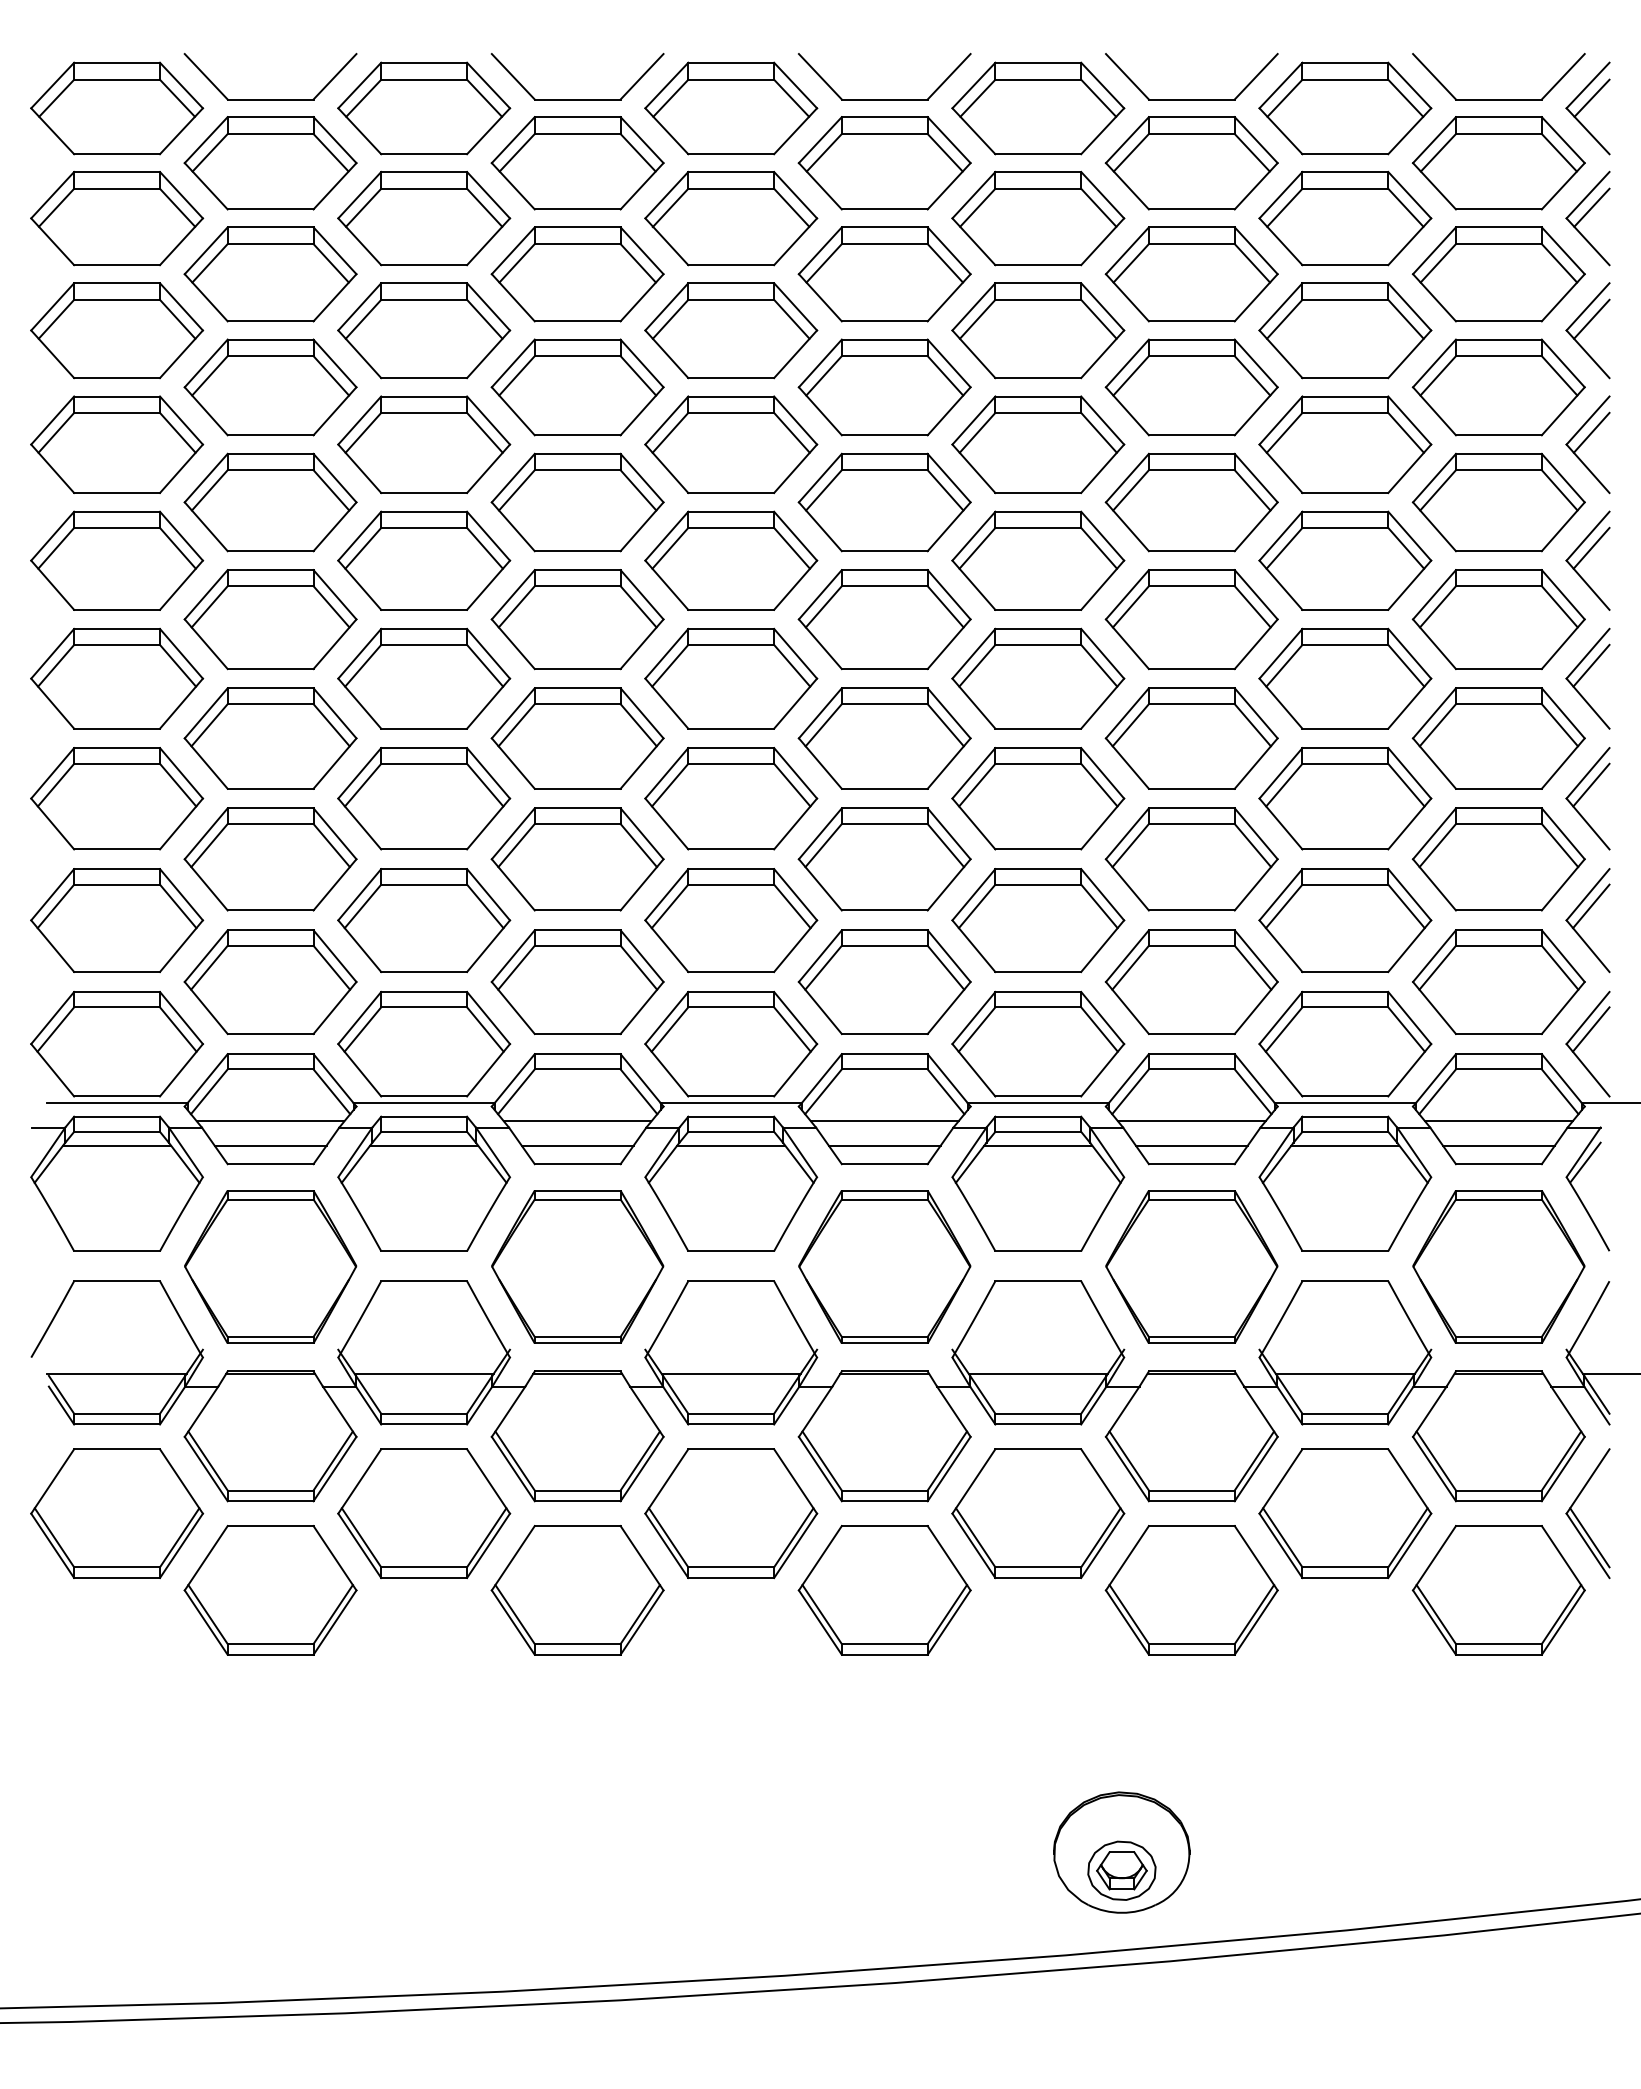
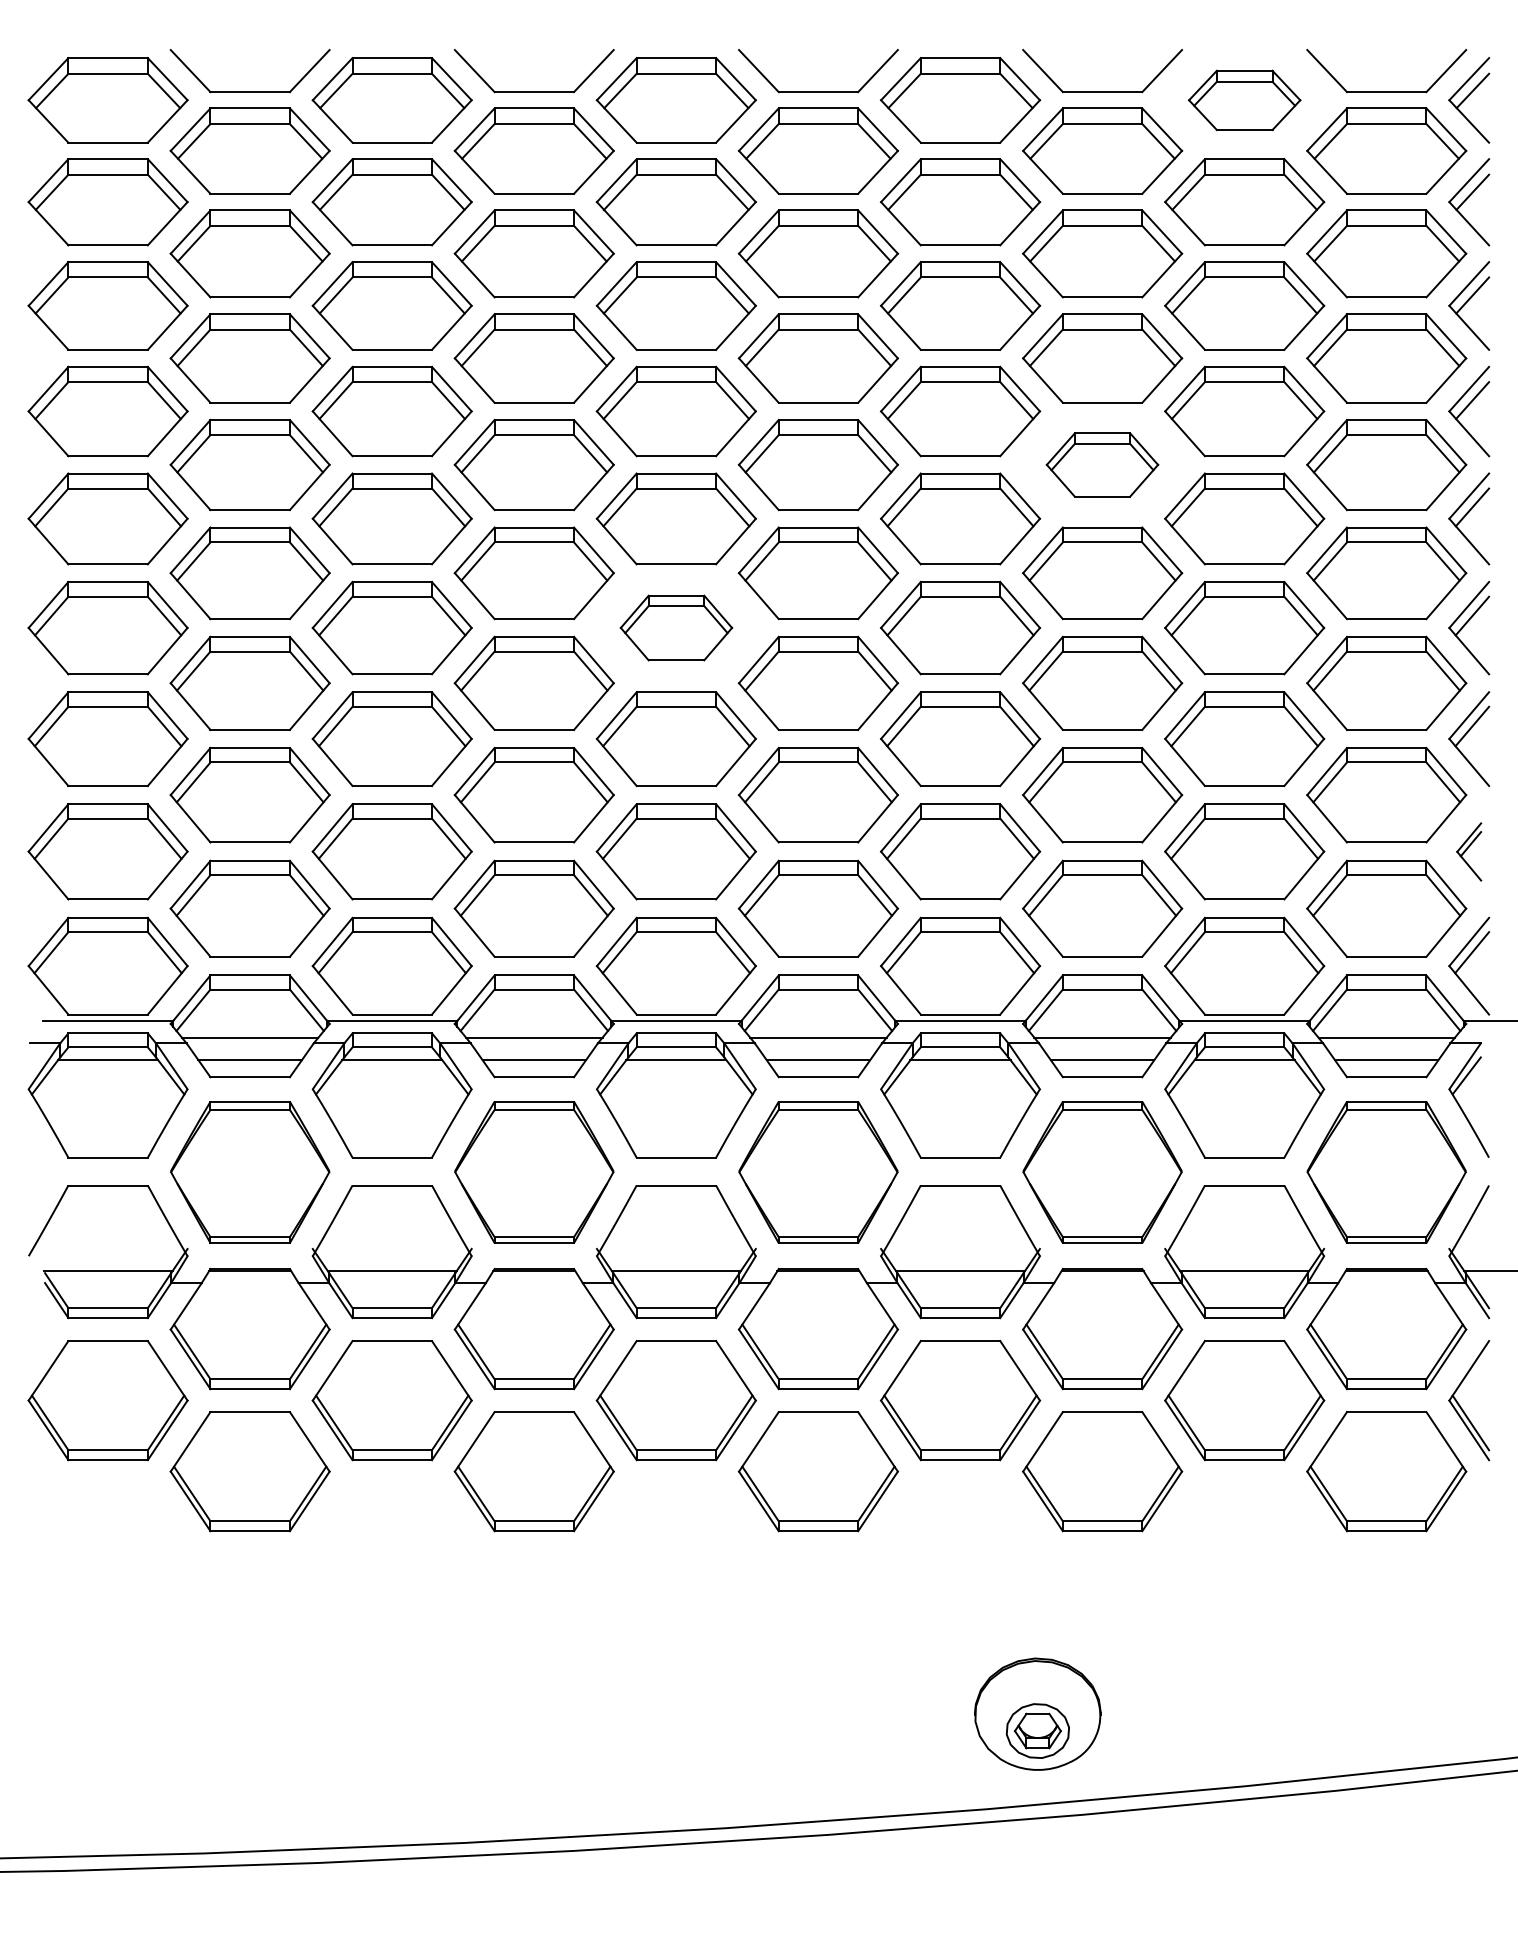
part: (1345, 108) -> (1244, 100), size x0.7
part: (1191, 502) -> (1102, 464), size x0.7
part: (731, 678) -> (676, 627), size x0.7
part: (1587, 920) -> (1468, 851), size x0.6

